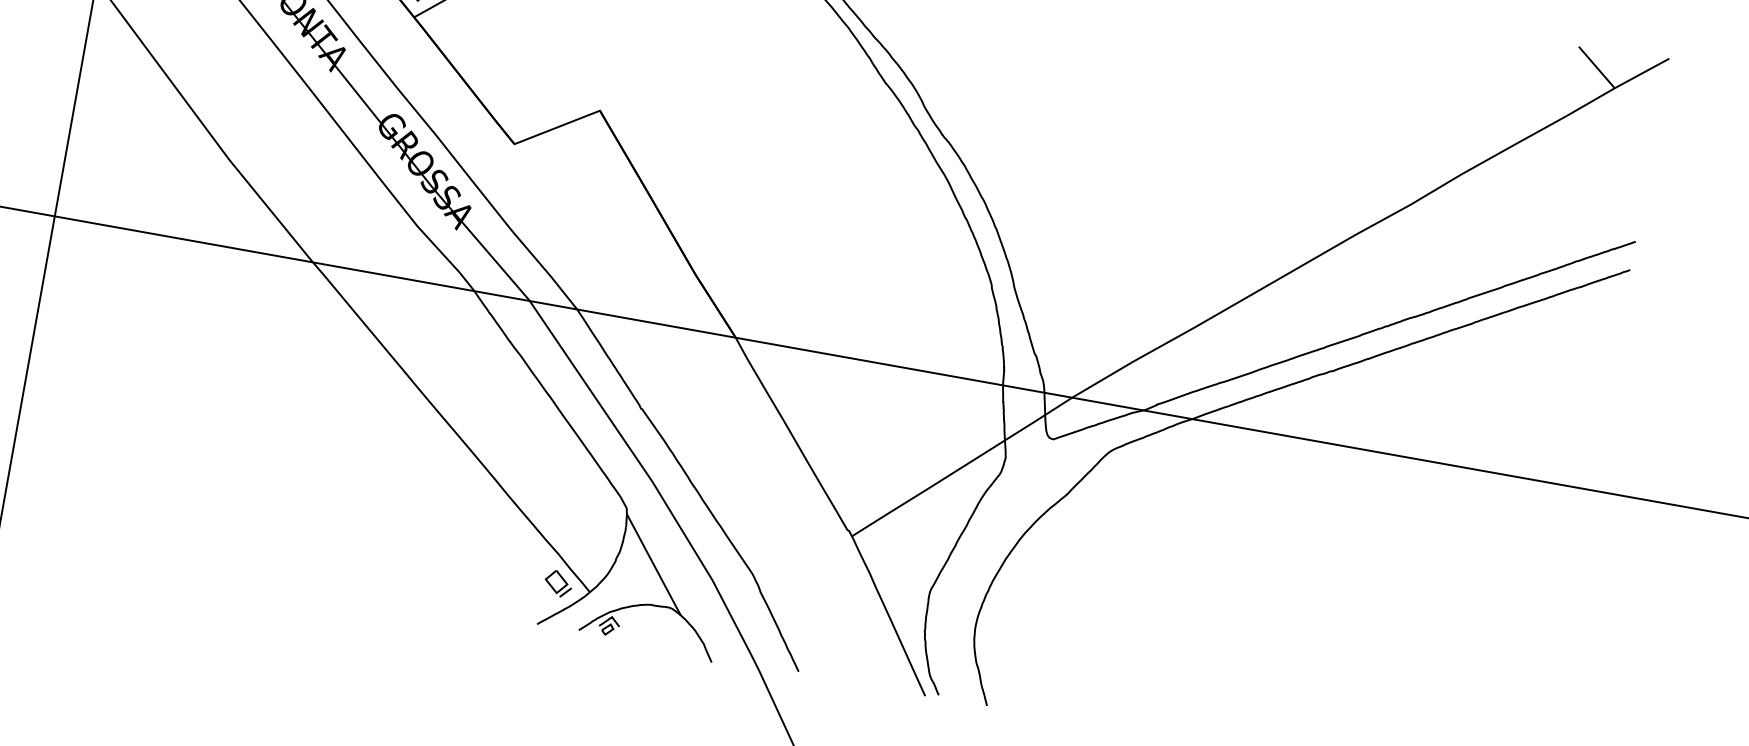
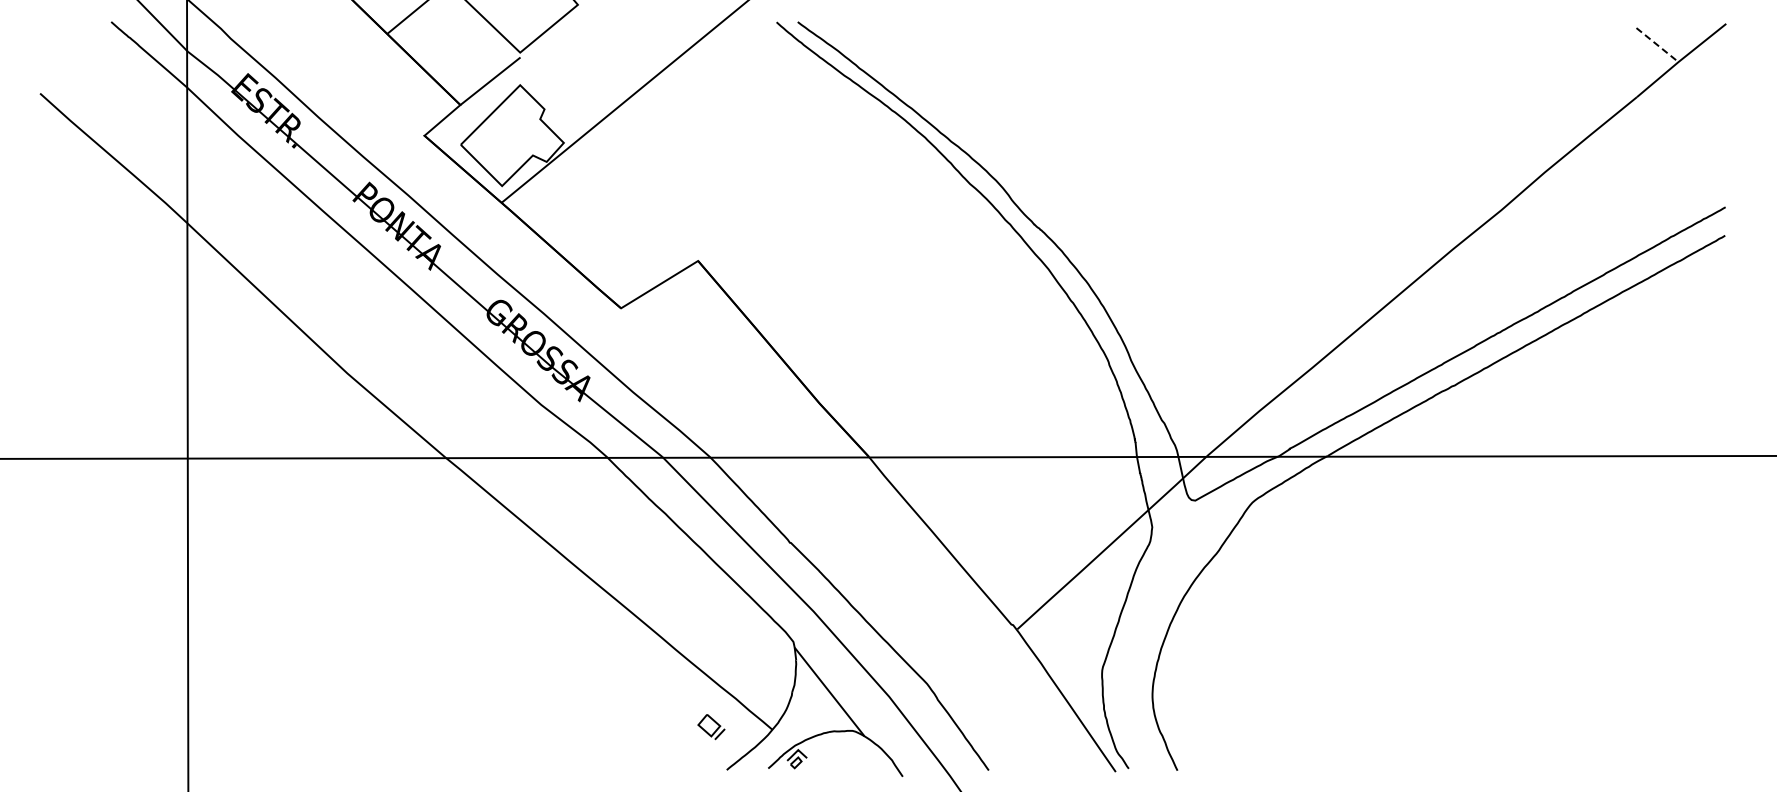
line: (1596, 67) -> (1657, 45), solid -> dashed
part: (558, 584) -> (711, 727), moved

